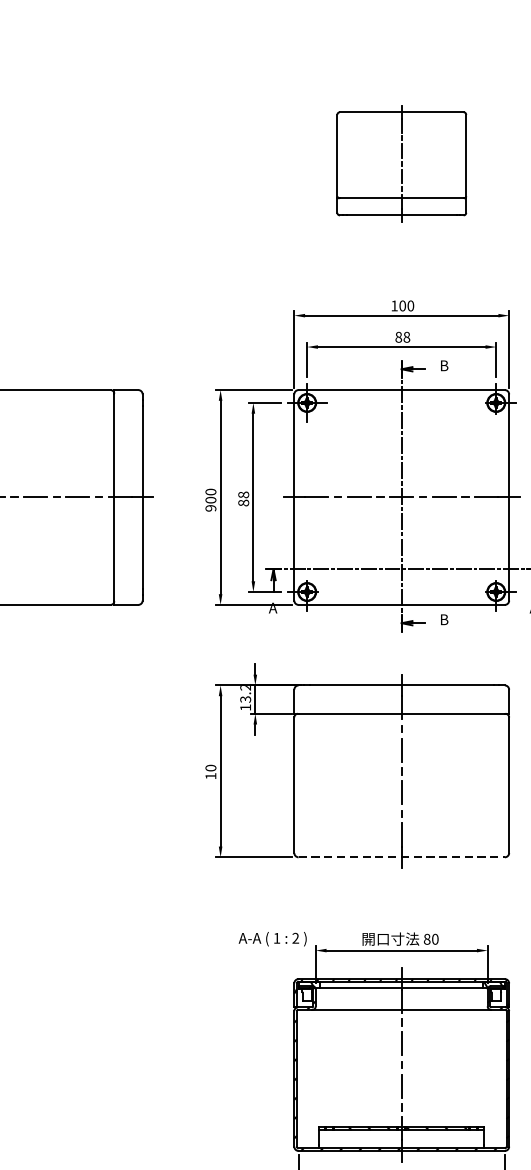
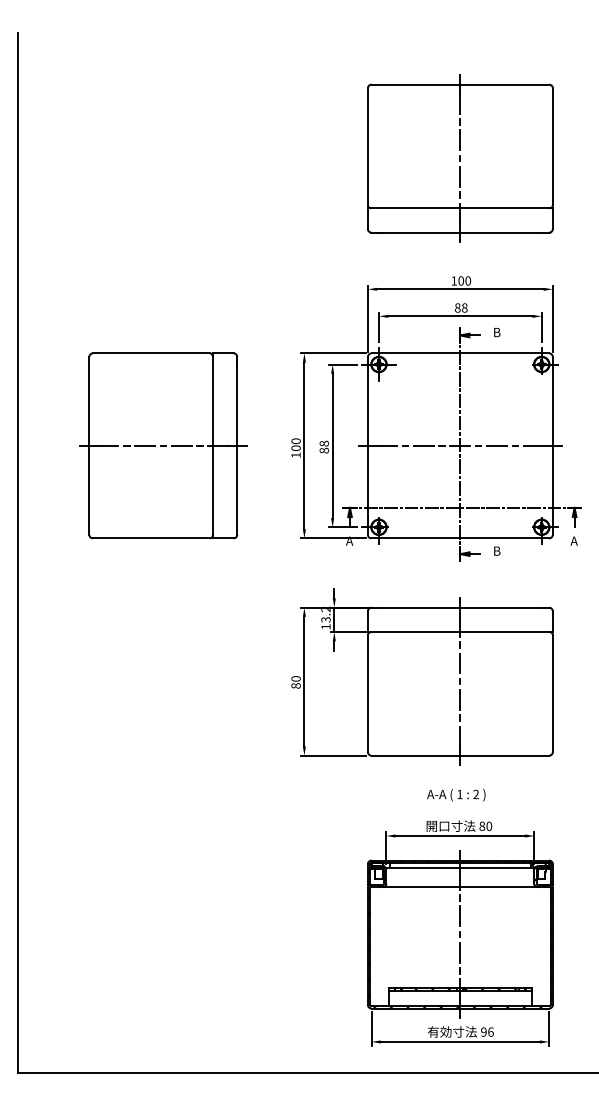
part: (401, 163) -> (460, 158), size x1.67
text: (210, 508) -> (295, 455), 900 -> 100
text: (210, 775) -> (295, 685), 10 -> 80
line: (401, 857) -> (460, 755), dashed -> solid
text: (272, 939) -> (456, 795), moved

